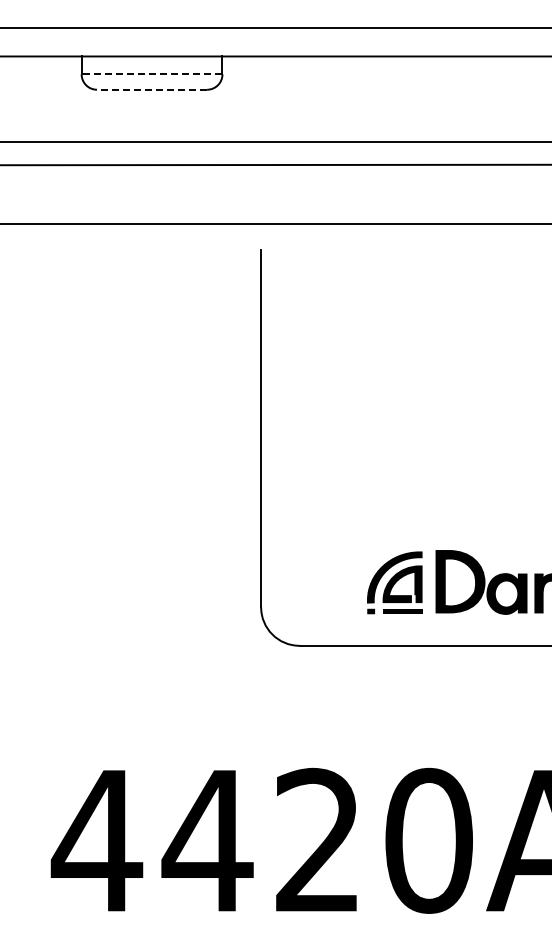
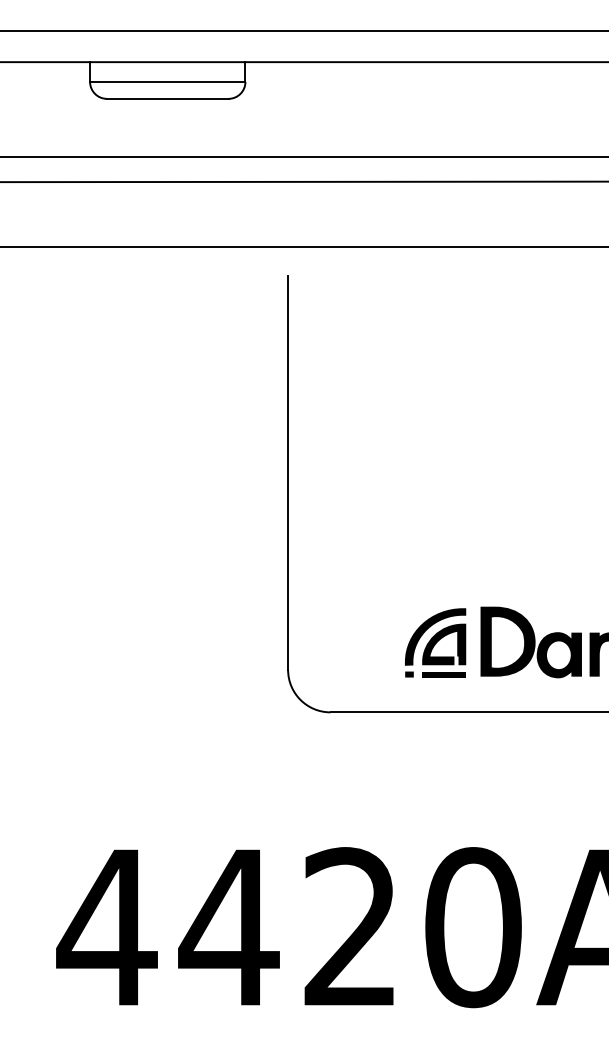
line: (151, 74) -> (167, 82), dashed -> solid
line: (151, 89) -> (167, 98), dashed -> solid

